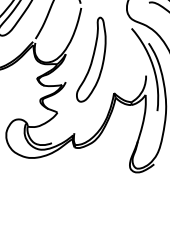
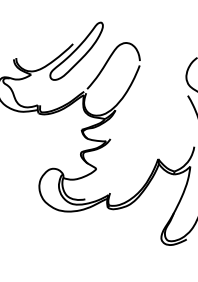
part: (90, 59) -> (139, 120), removed

